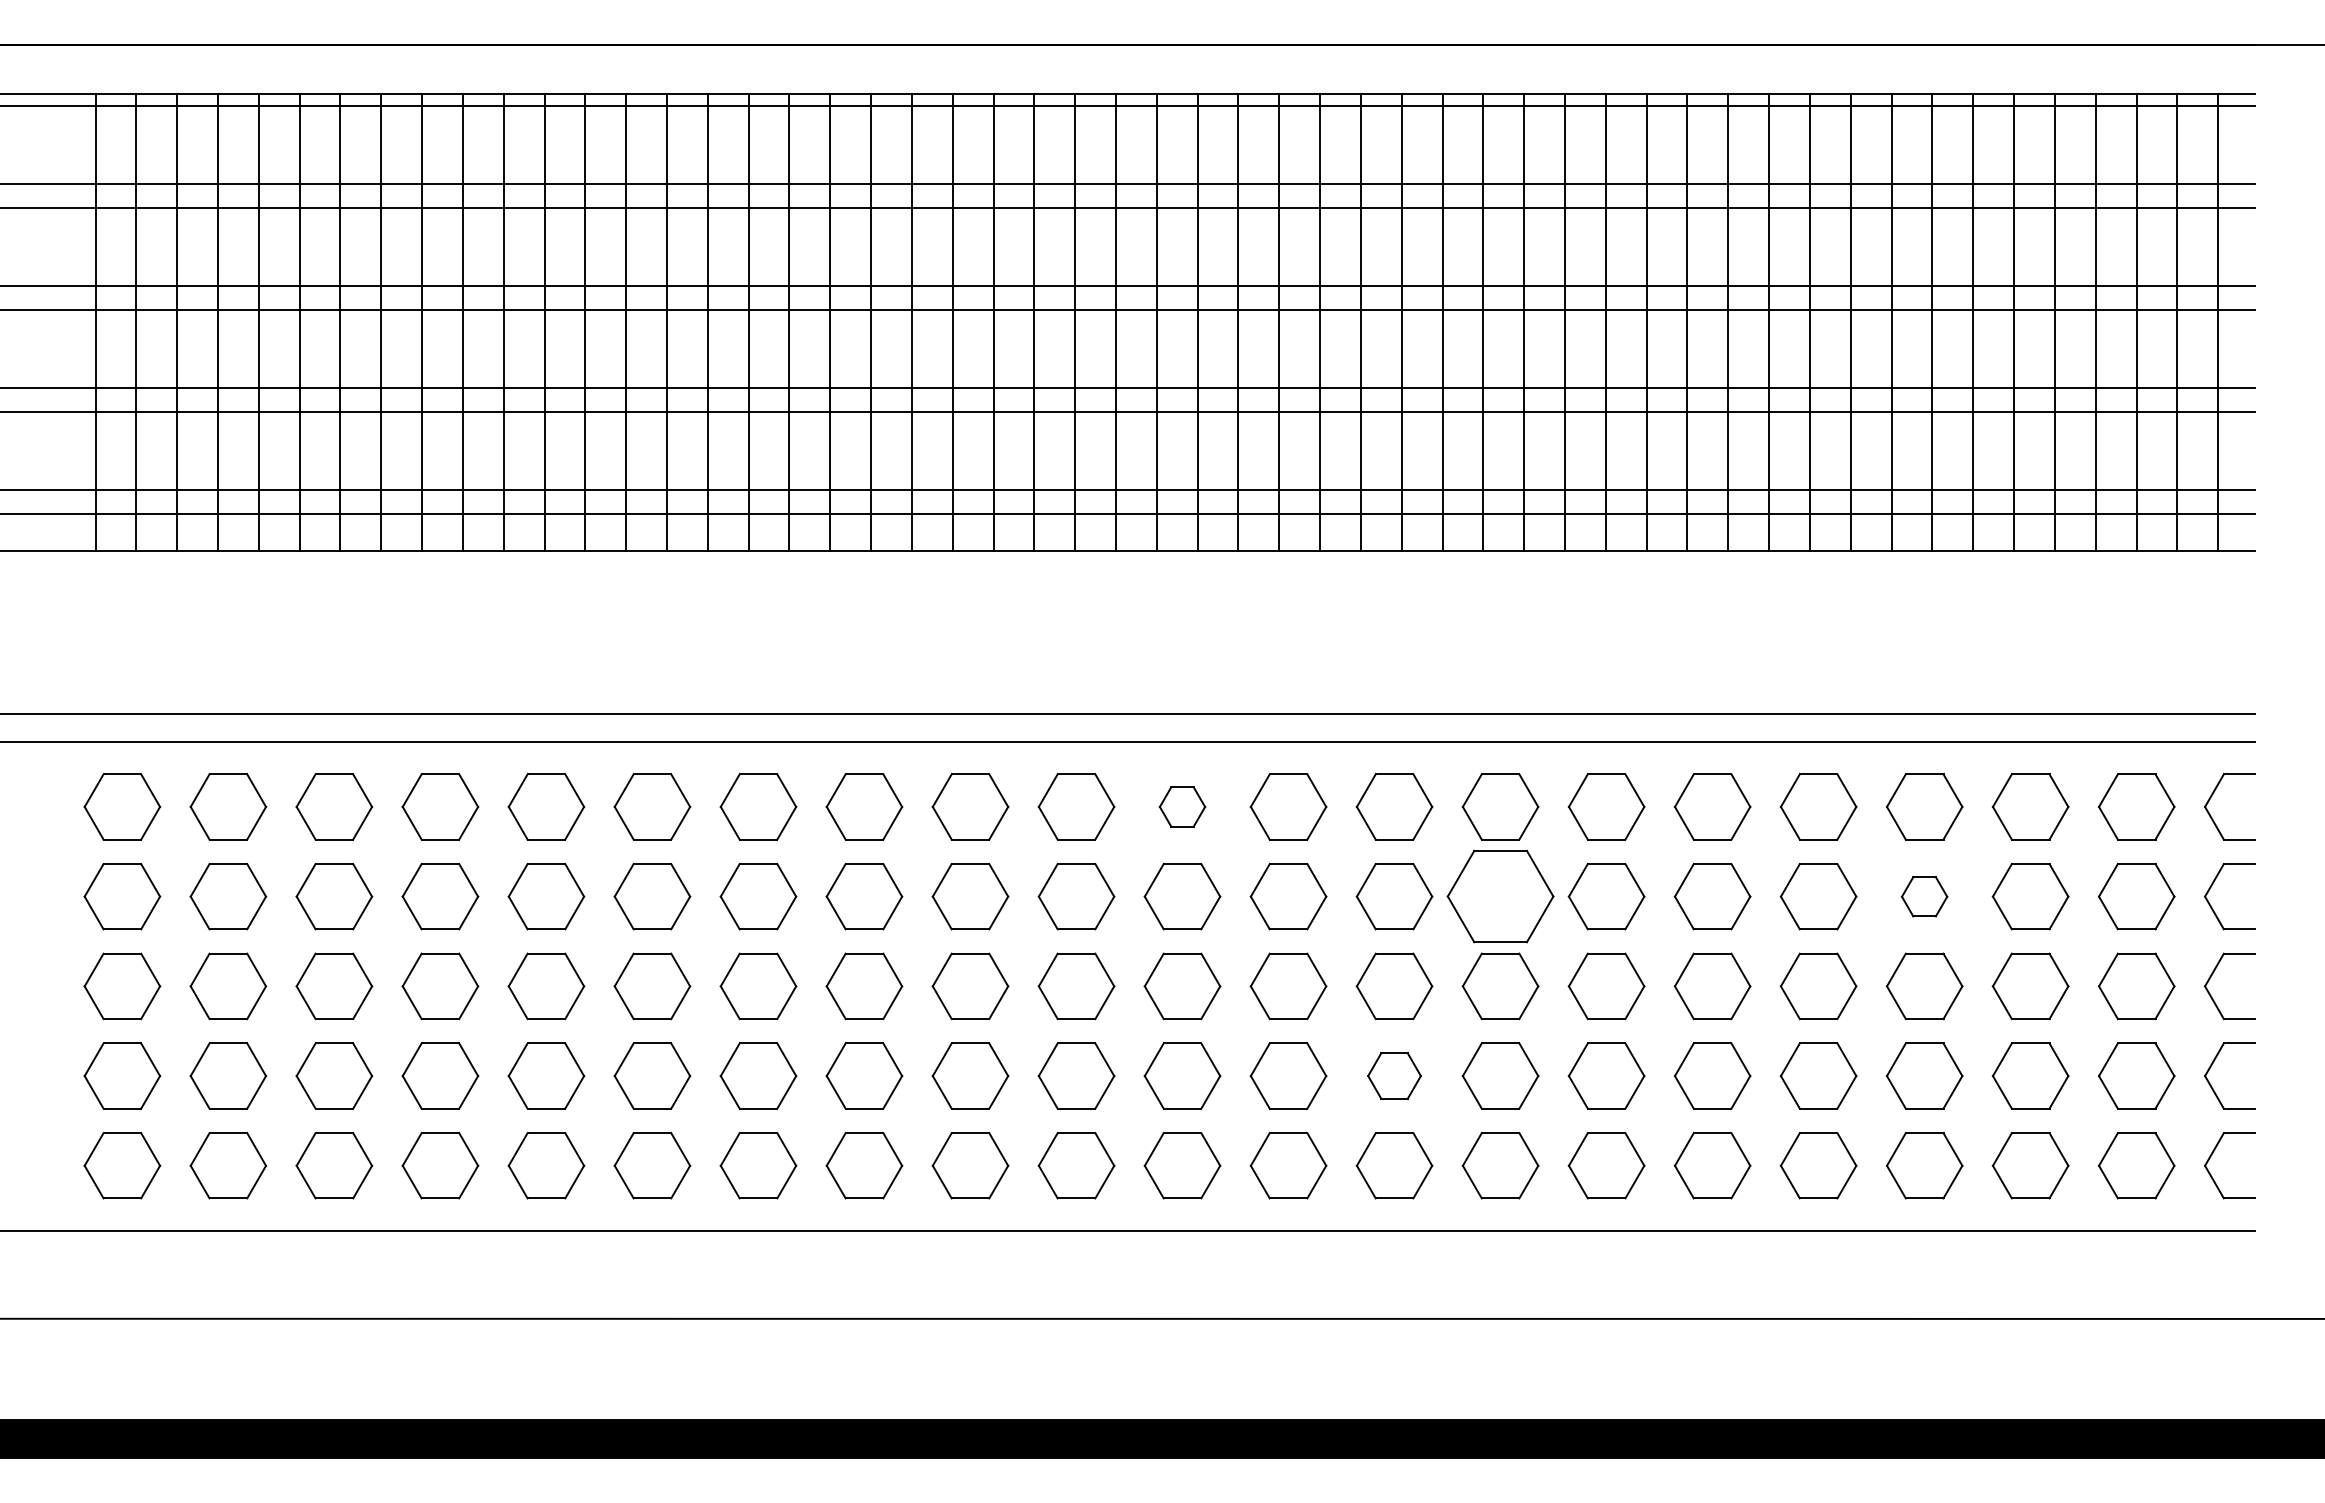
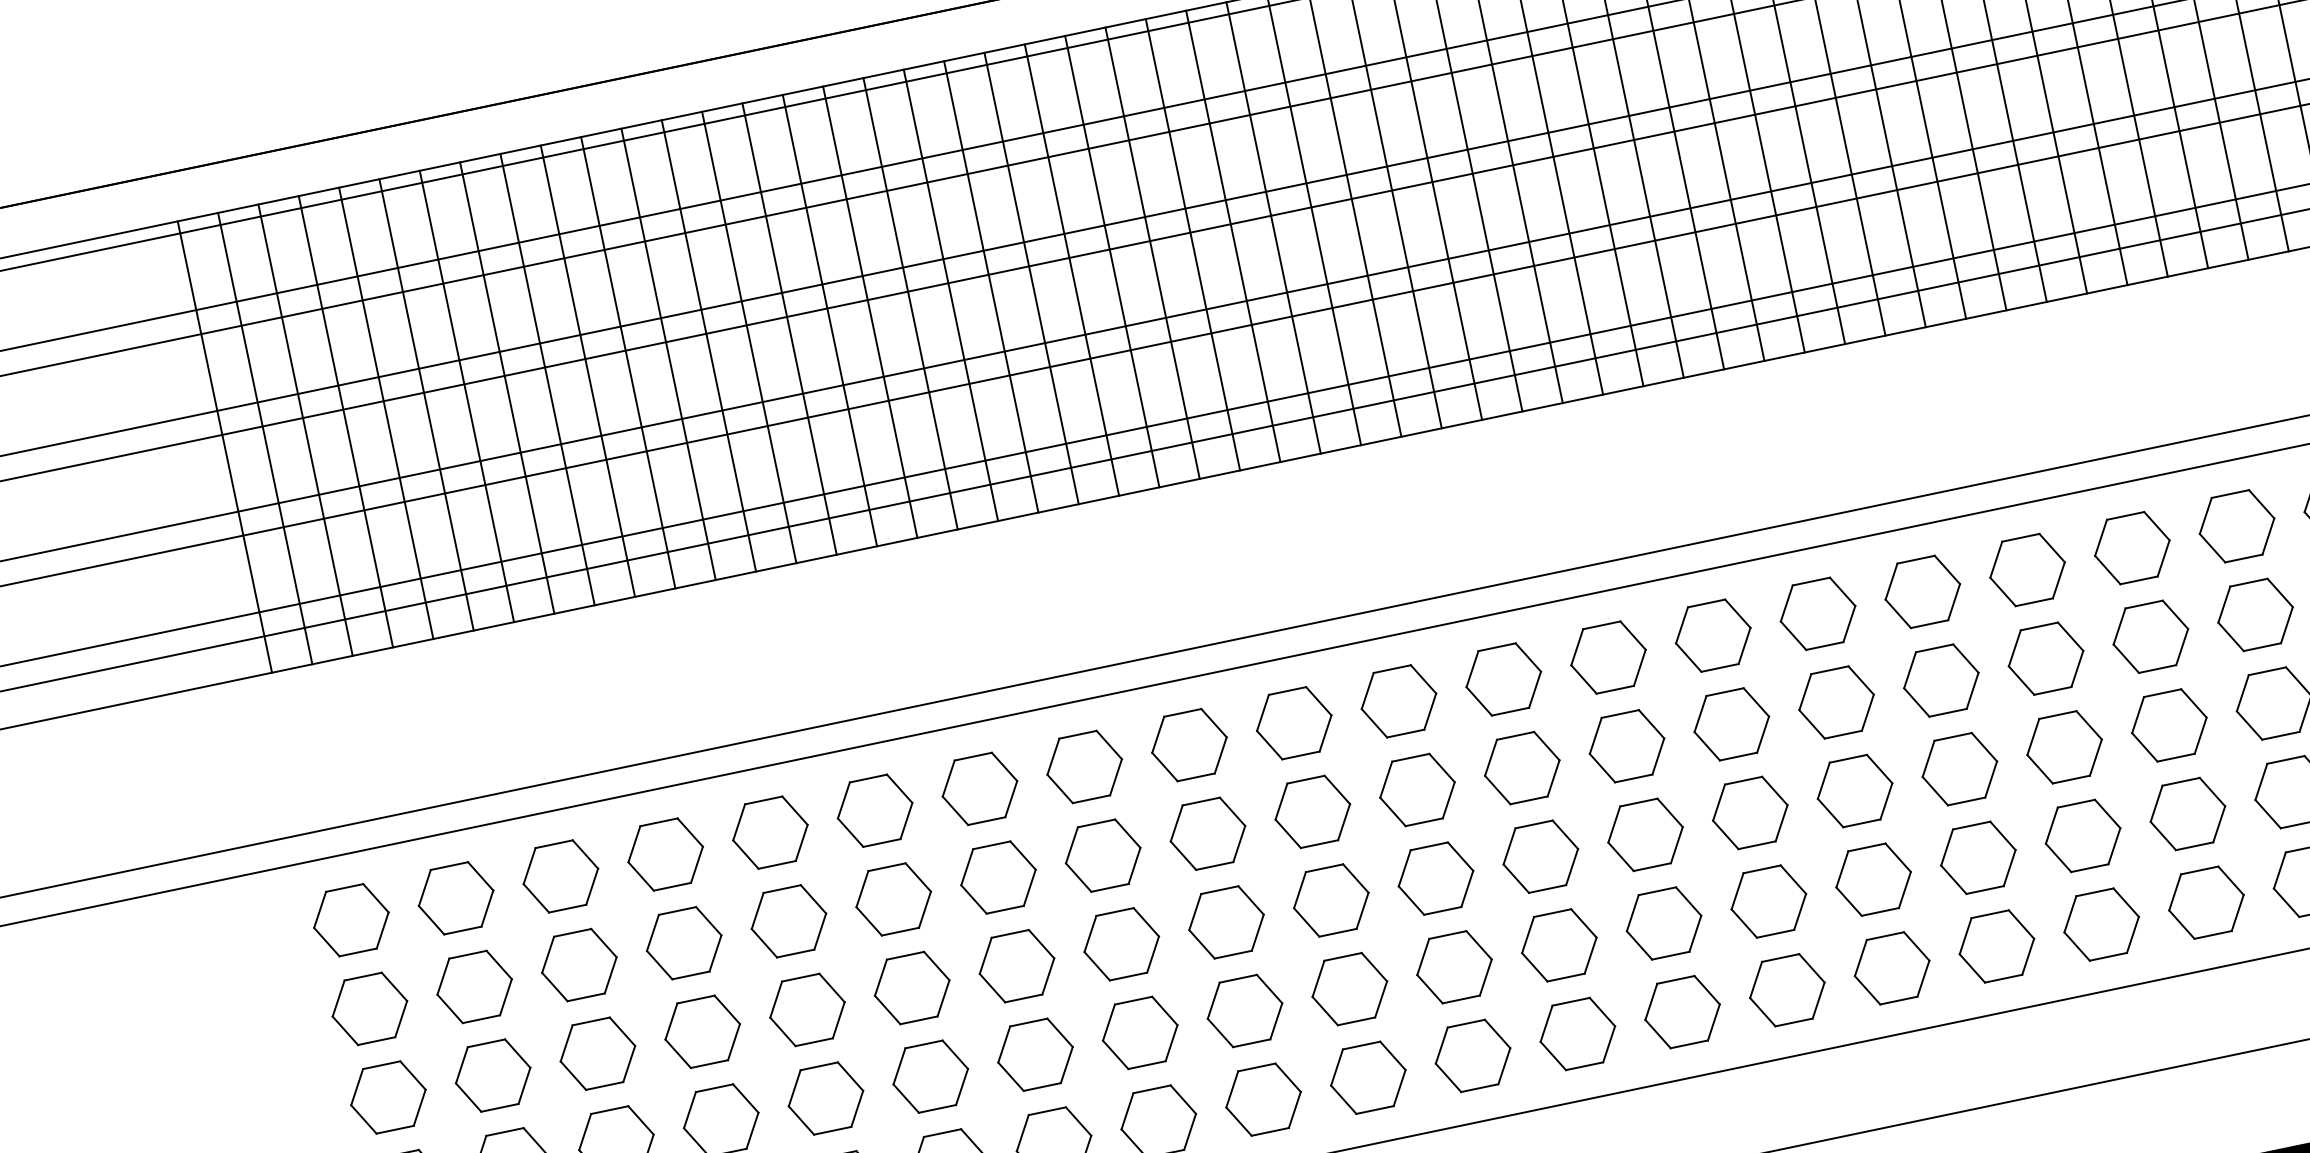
part: (1182, 806) -> (1398, 700), size x1.67
part: (1500, 896) -> (1731, 724), size x0.71
part: (1924, 896) -> (2150, 636), size x1.67
part: (1394, 1075) -> (1663, 922), size x1.43

